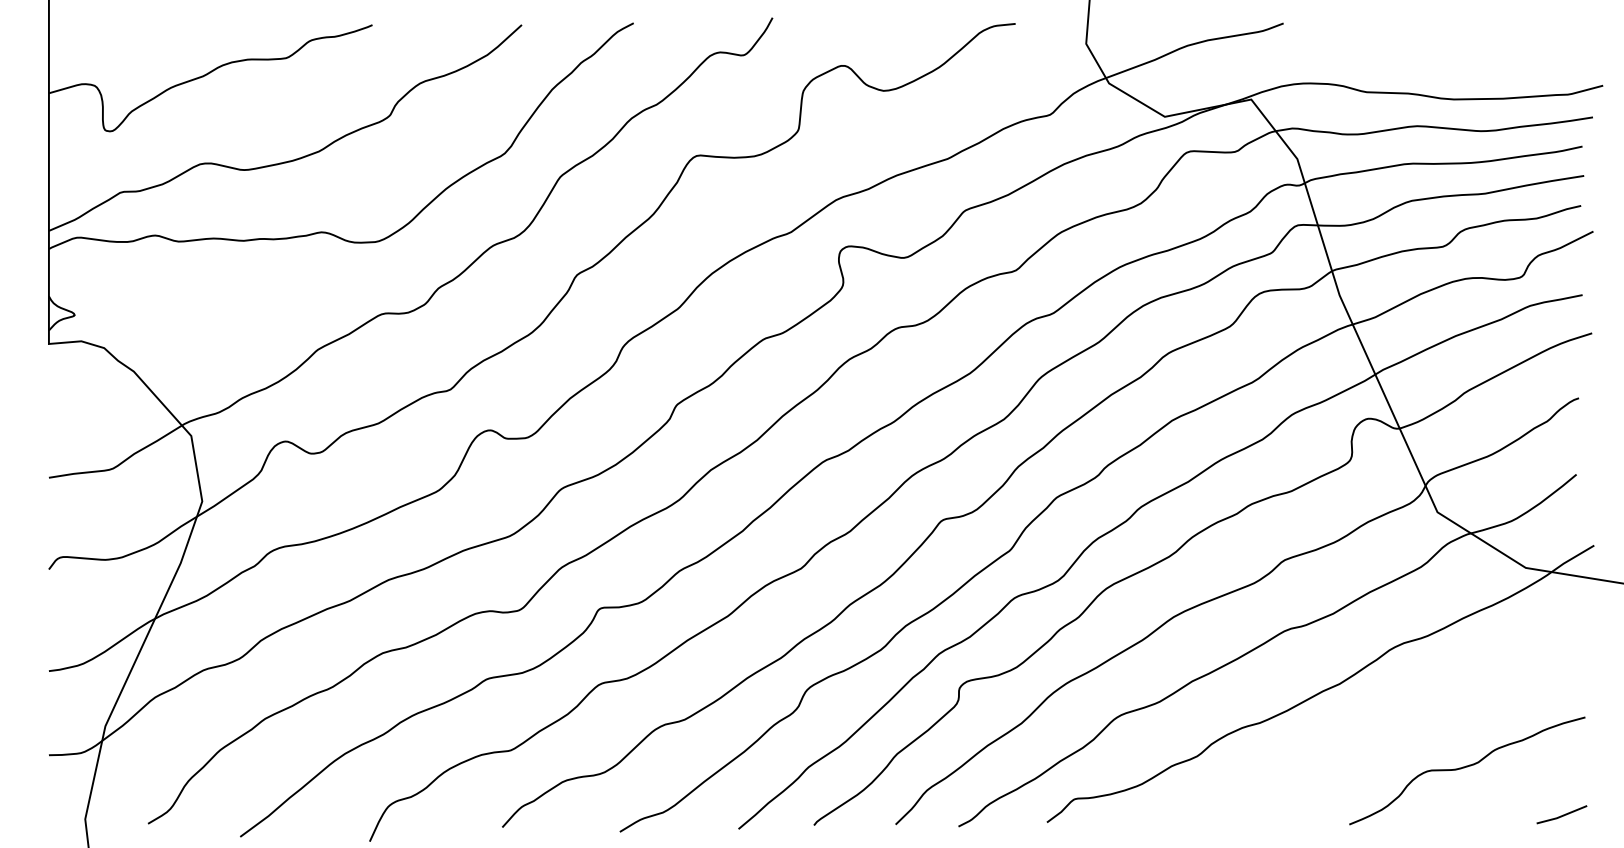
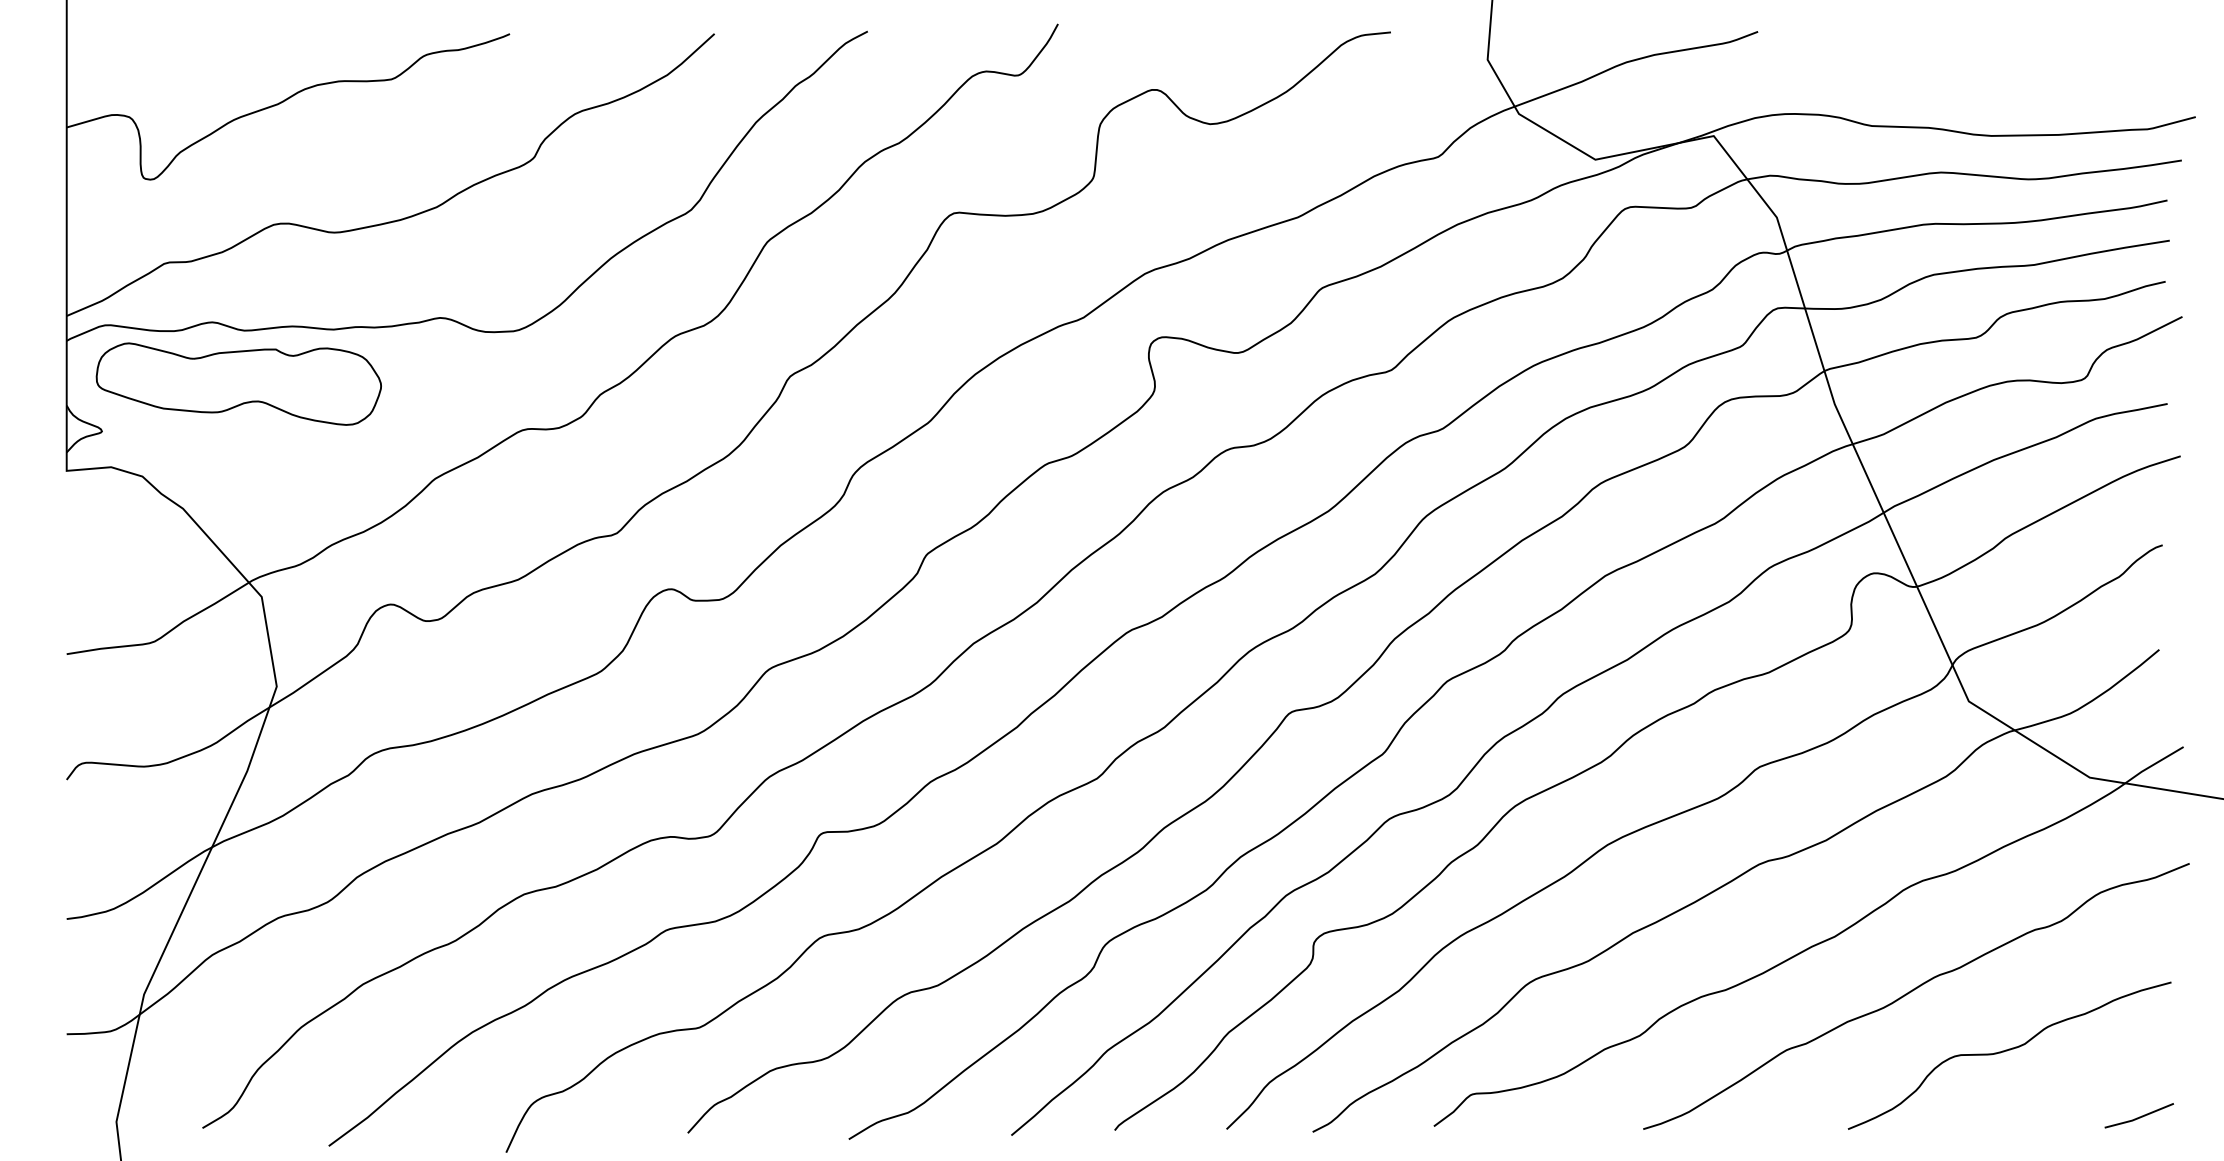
part: (174, 280) -> (238, 383), added
curve: (1397, 723) -> (1914, 990), added

